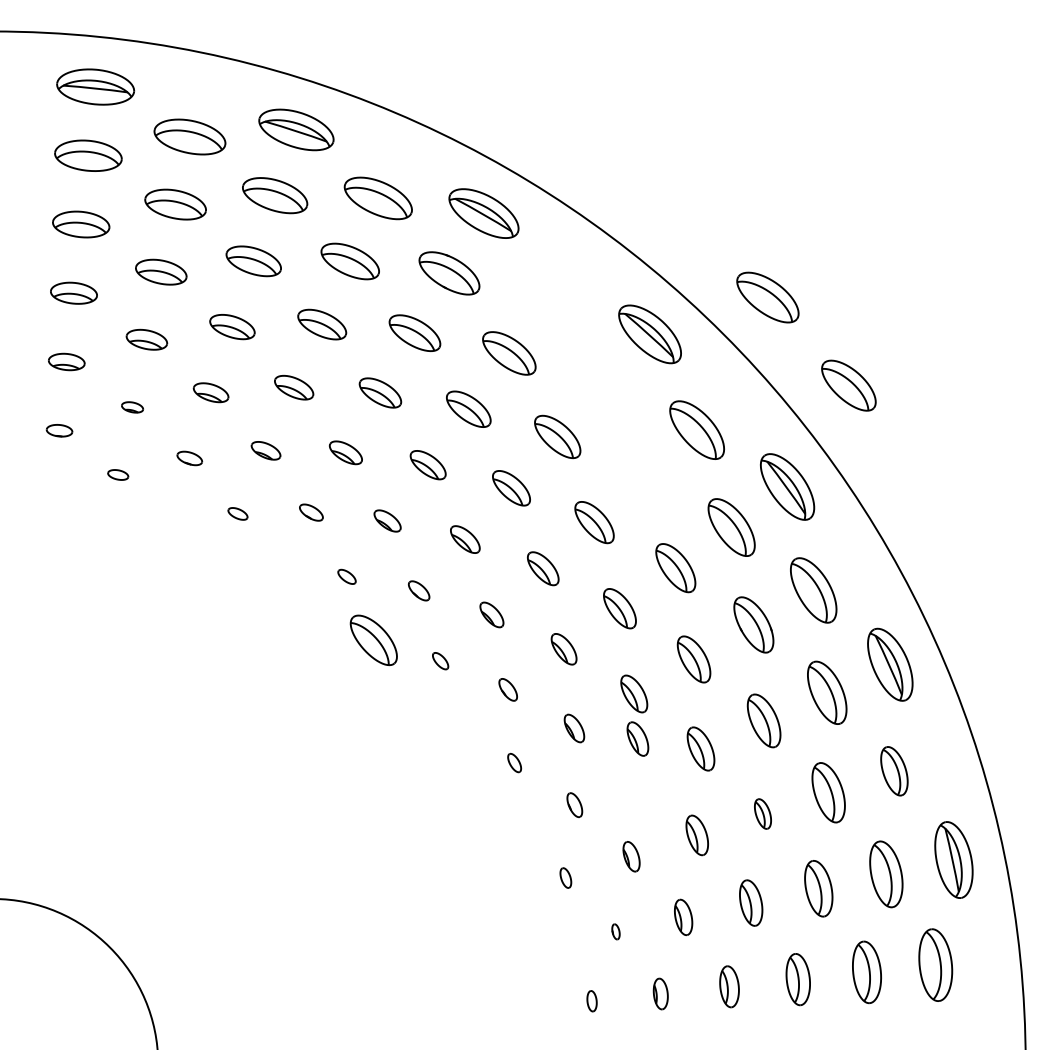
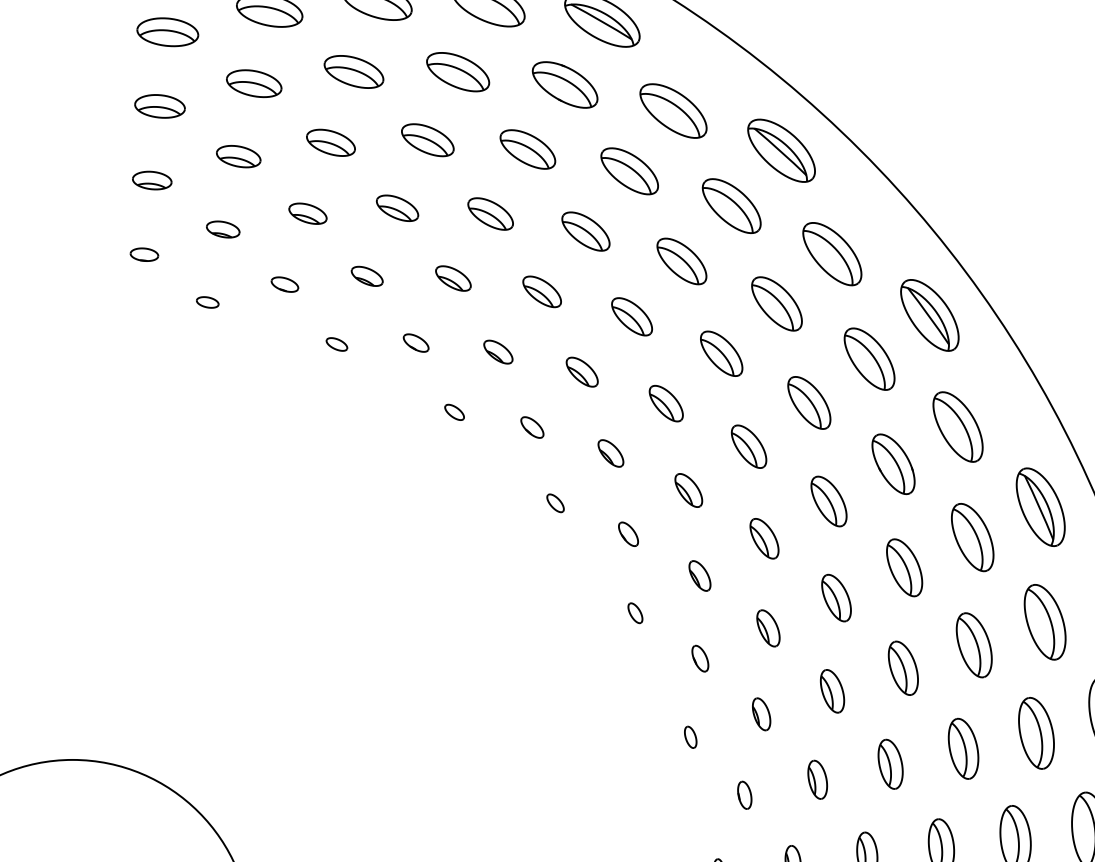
part: (767, 297) -> (673, 110), moved
part: (848, 385) -> (731, 205), moved
part: (132, 407) -> (223, 229), size x1.43
part: (373, 640) -> (776, 304), moved
part: (637, 738) -> (767, 627), moved
part: (894, 770) -> (1045, 621), size x1.43
part: (762, 813) -> (902, 667), size x1.67
part: (615, 931) -> (744, 795), size x1.67

